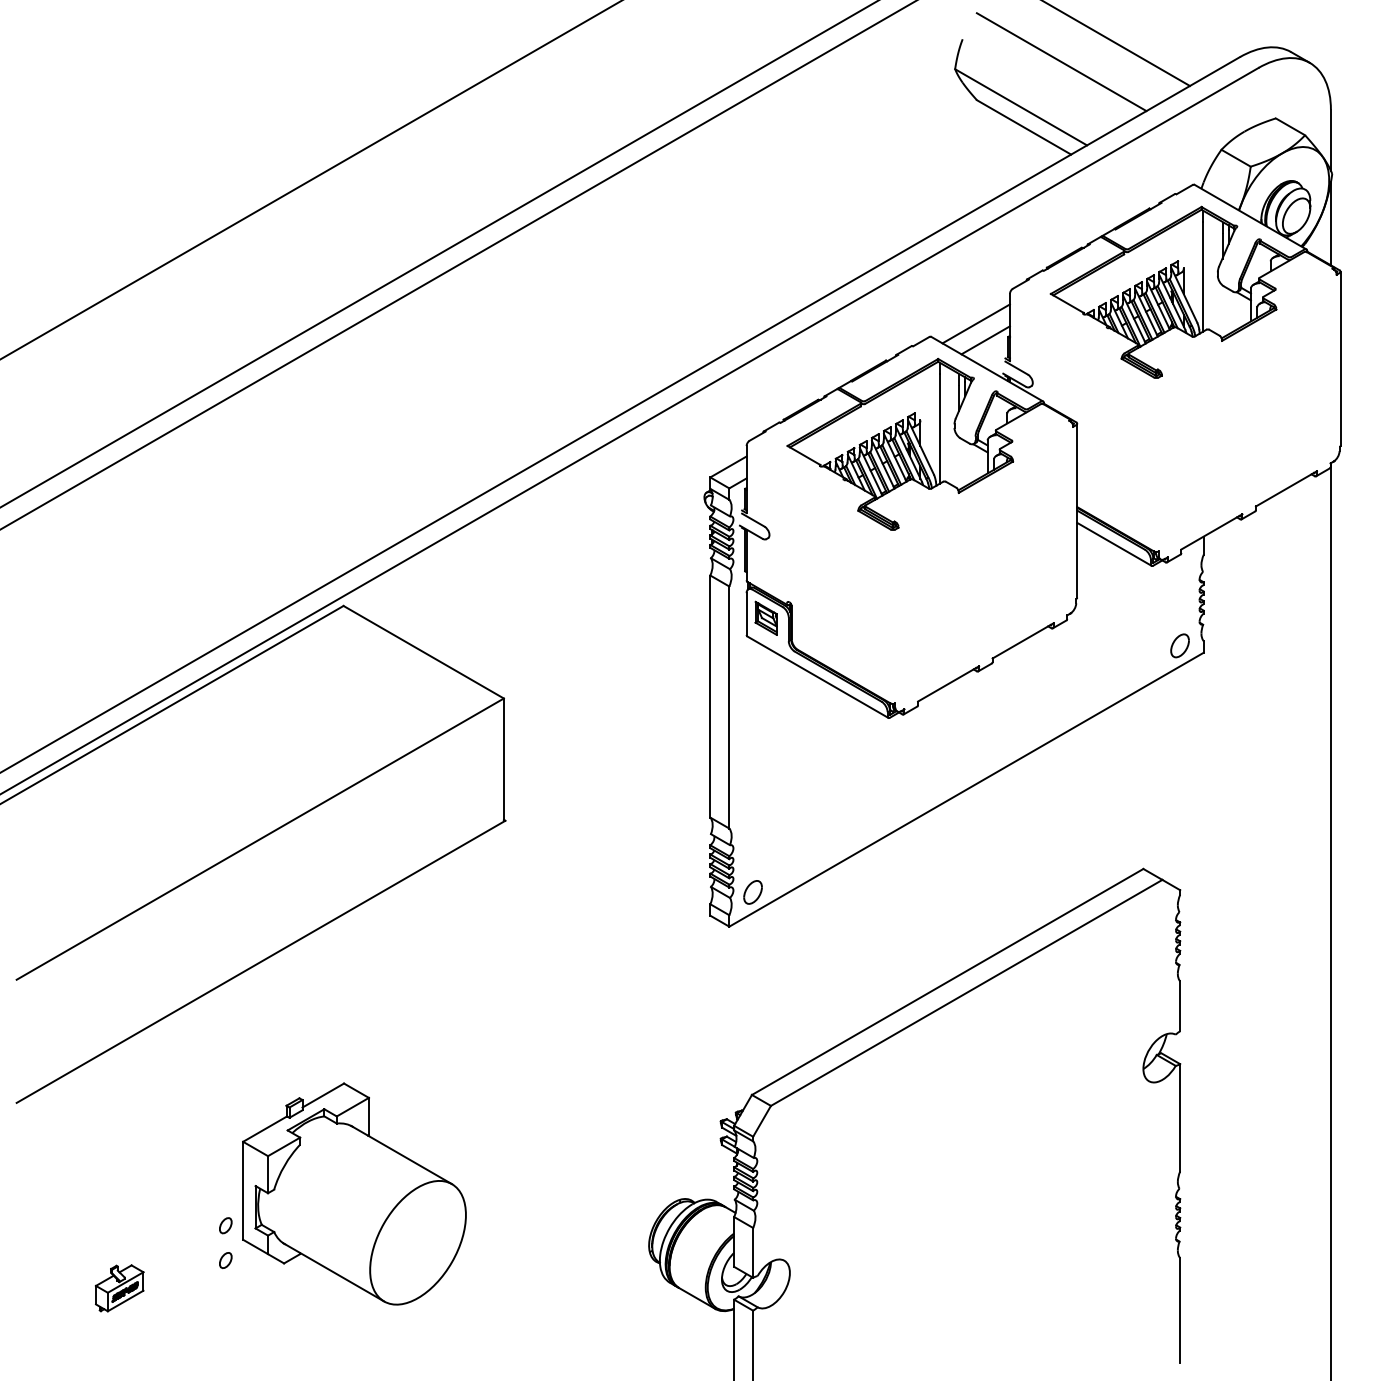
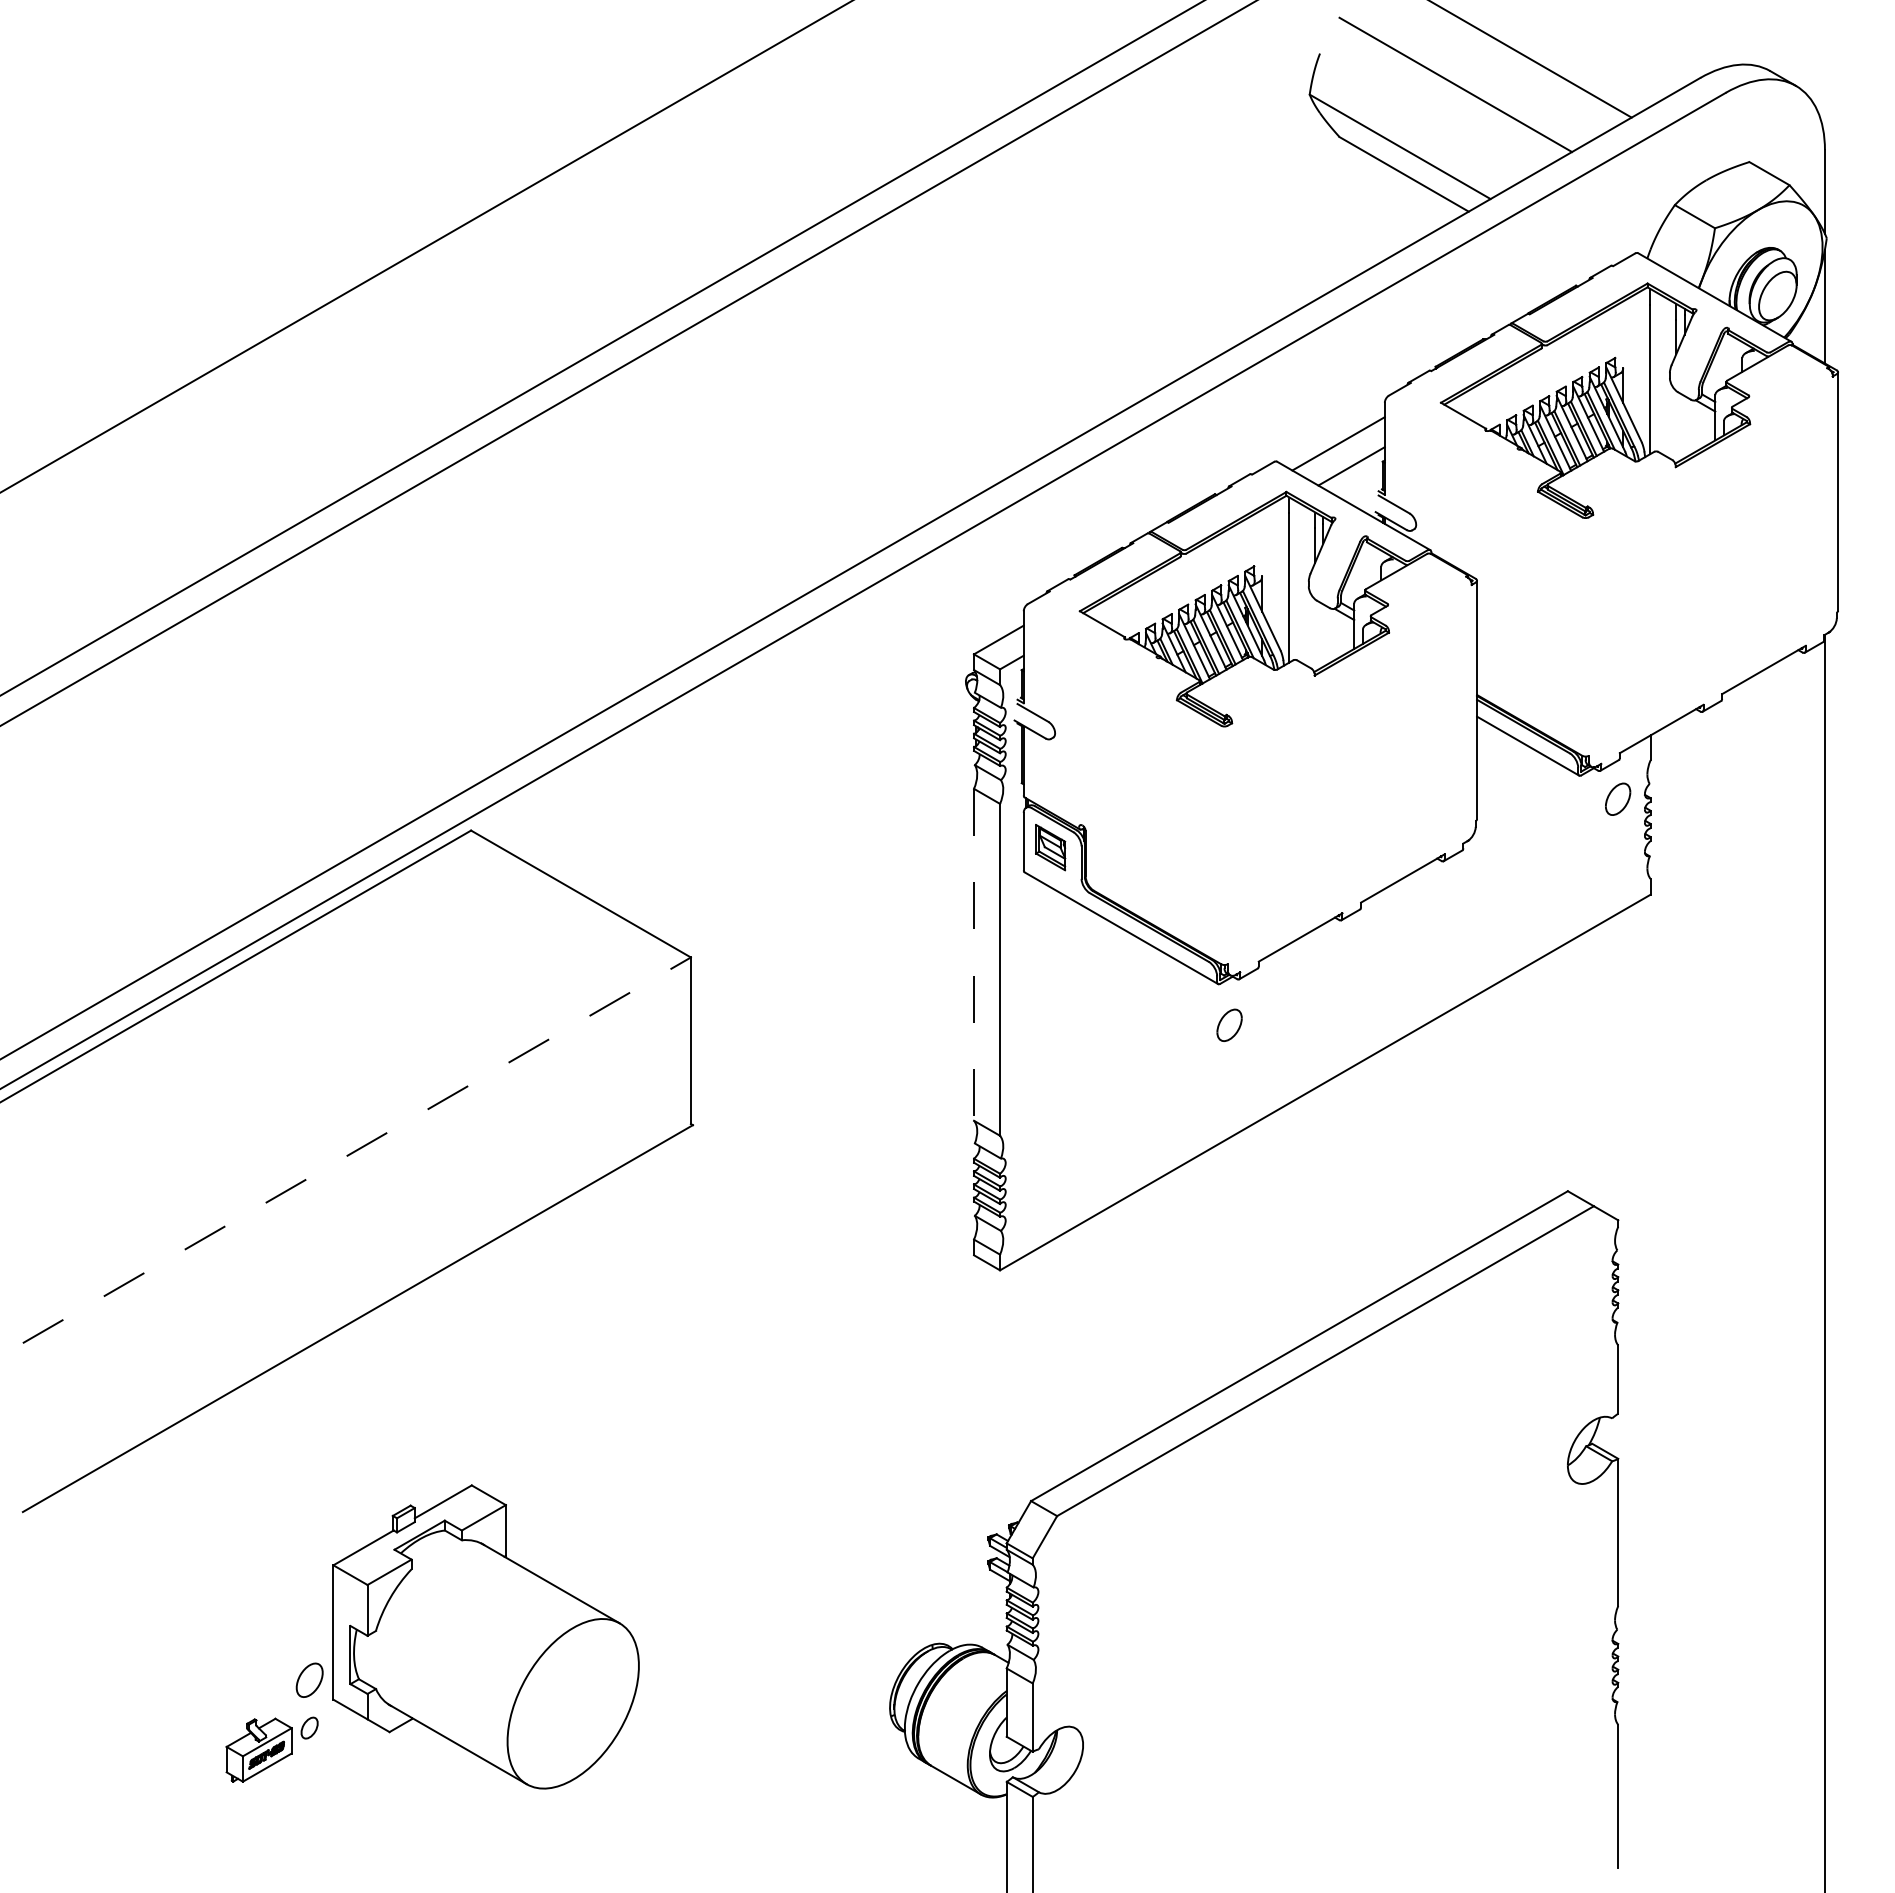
part: (1180, 645) -> (1618, 798), moved
line: (710, 696) -> (974, 954), solid -> dashed
line: (259, 839) -> (356, 1150), solid -> dashed
part: (752, 891) -> (1229, 1024), moved
part: (225, 1225) -> (309, 1680), size x1.6
part: (119, 1287) -> (258, 1749), moved

